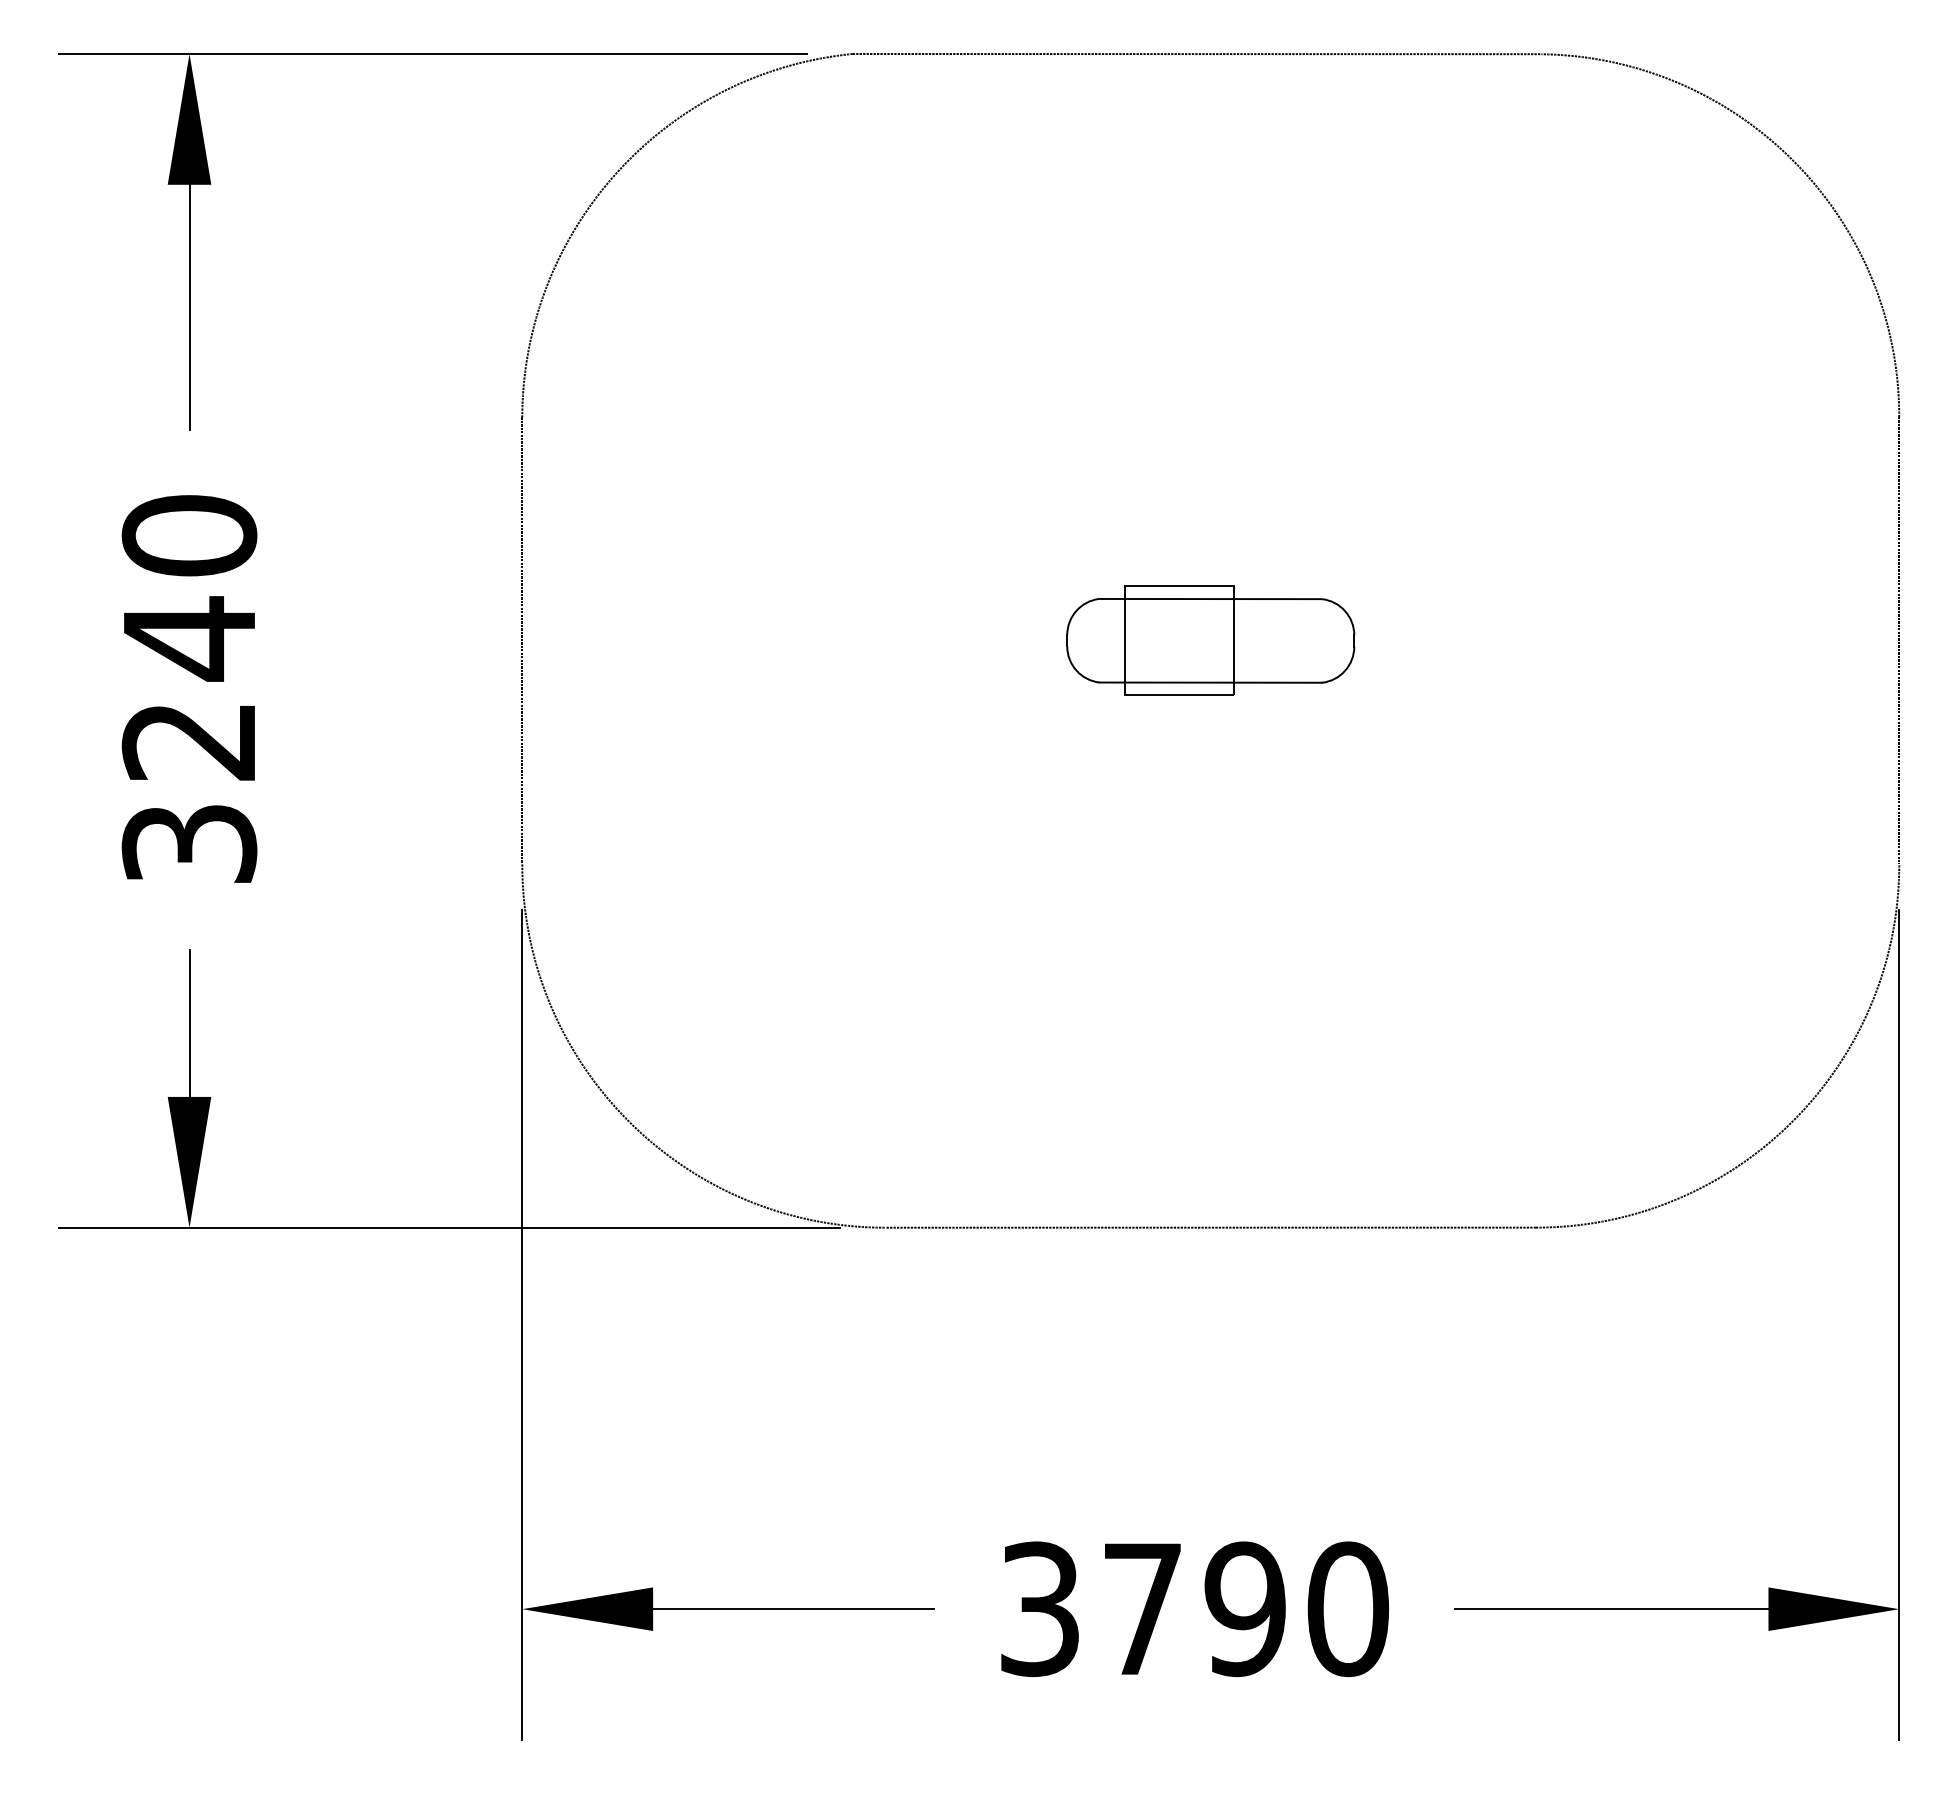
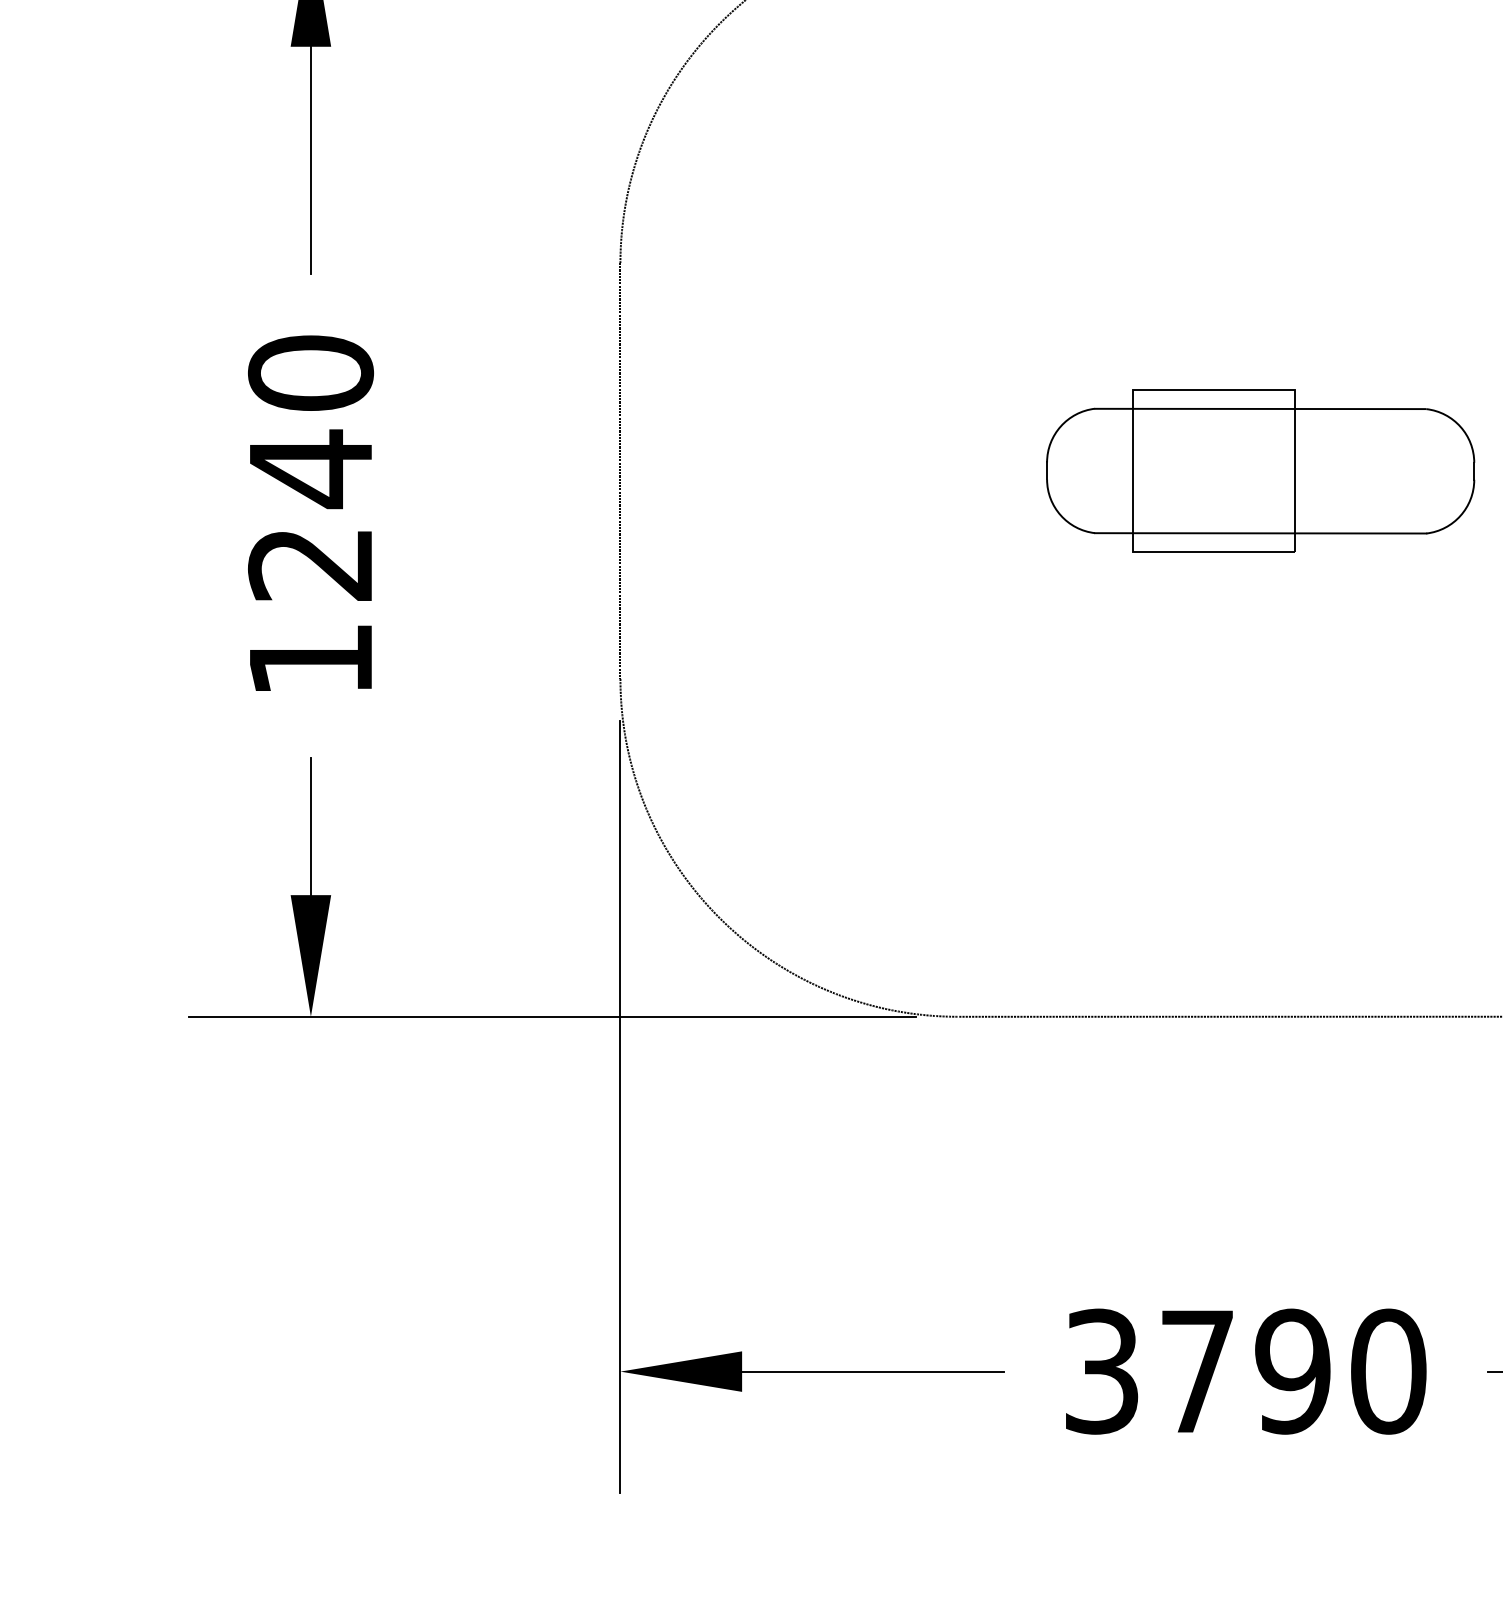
part: (1210, 640) -> (1260, 470), size x1.6
text: (189, 843) -> (310, 659), 3240 -> 1240

